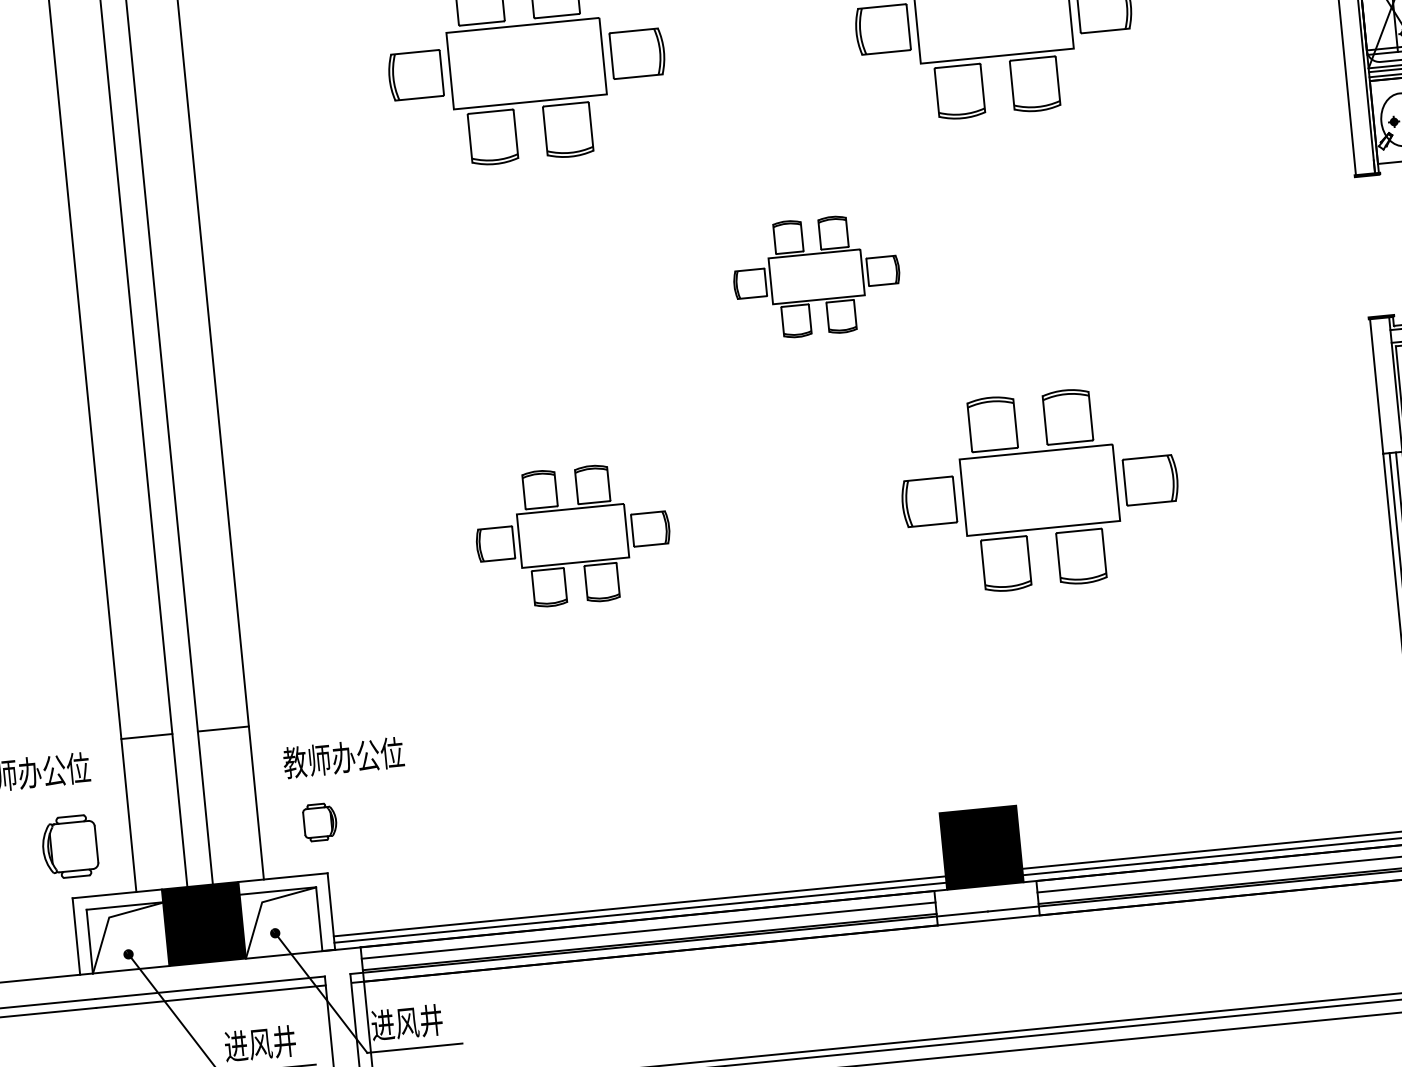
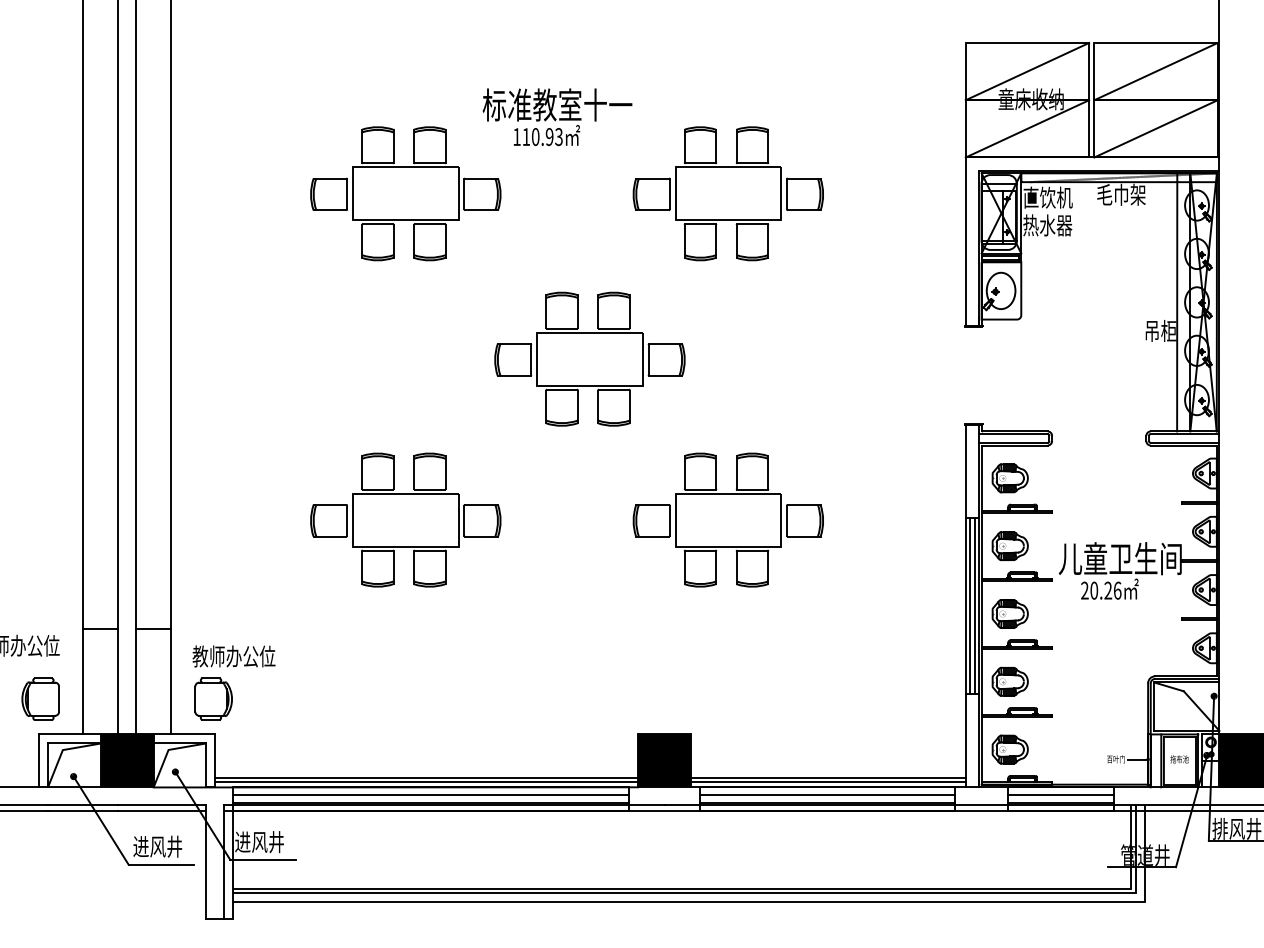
part: (815, 275) -> (589, 358), size x1.67
part: (572, 535) -> (405, 519), size x1.43
part: (319, 821) -> (213, 698), size x1.67

